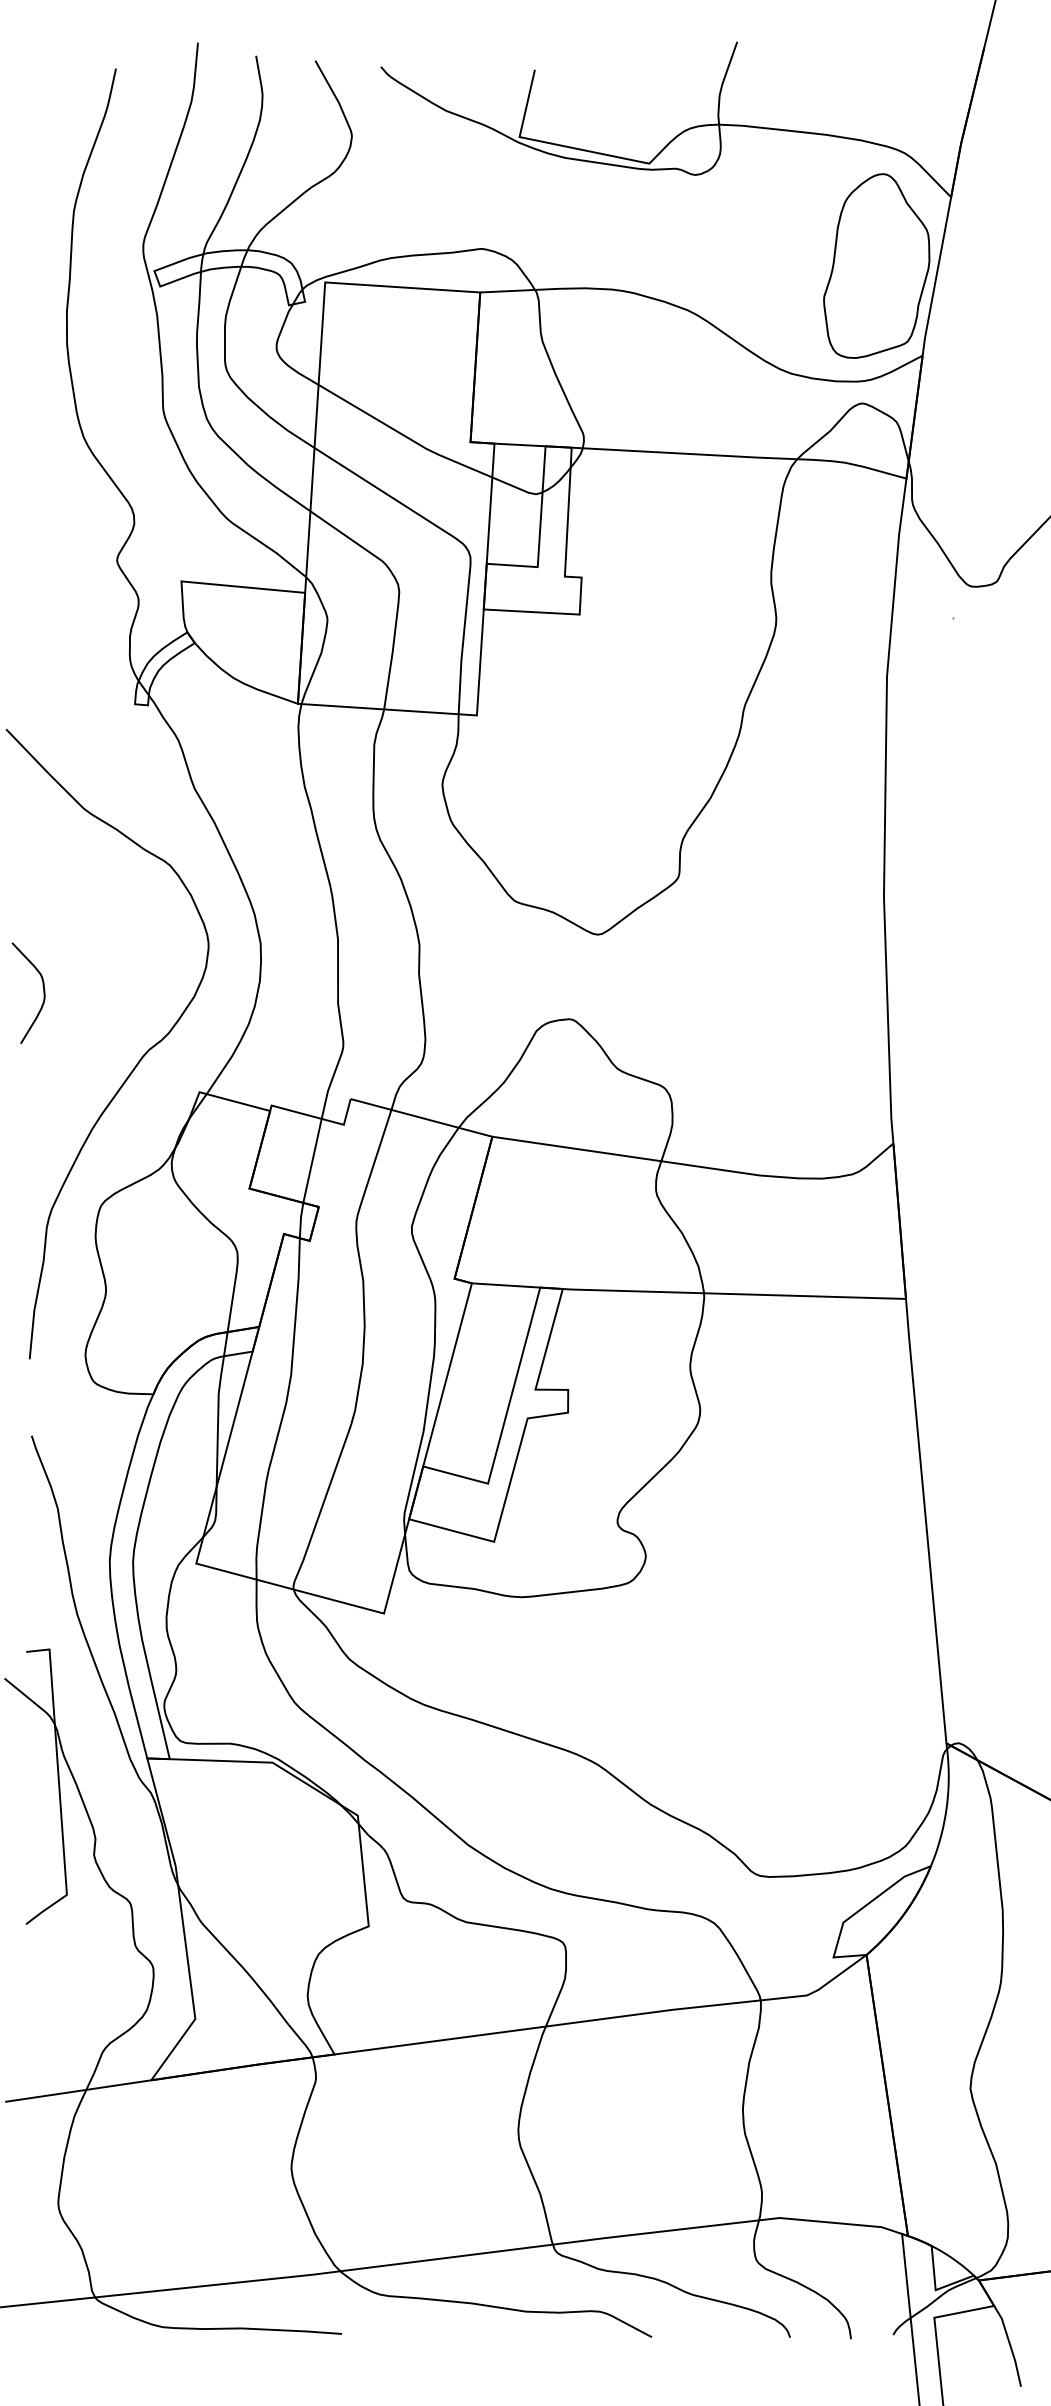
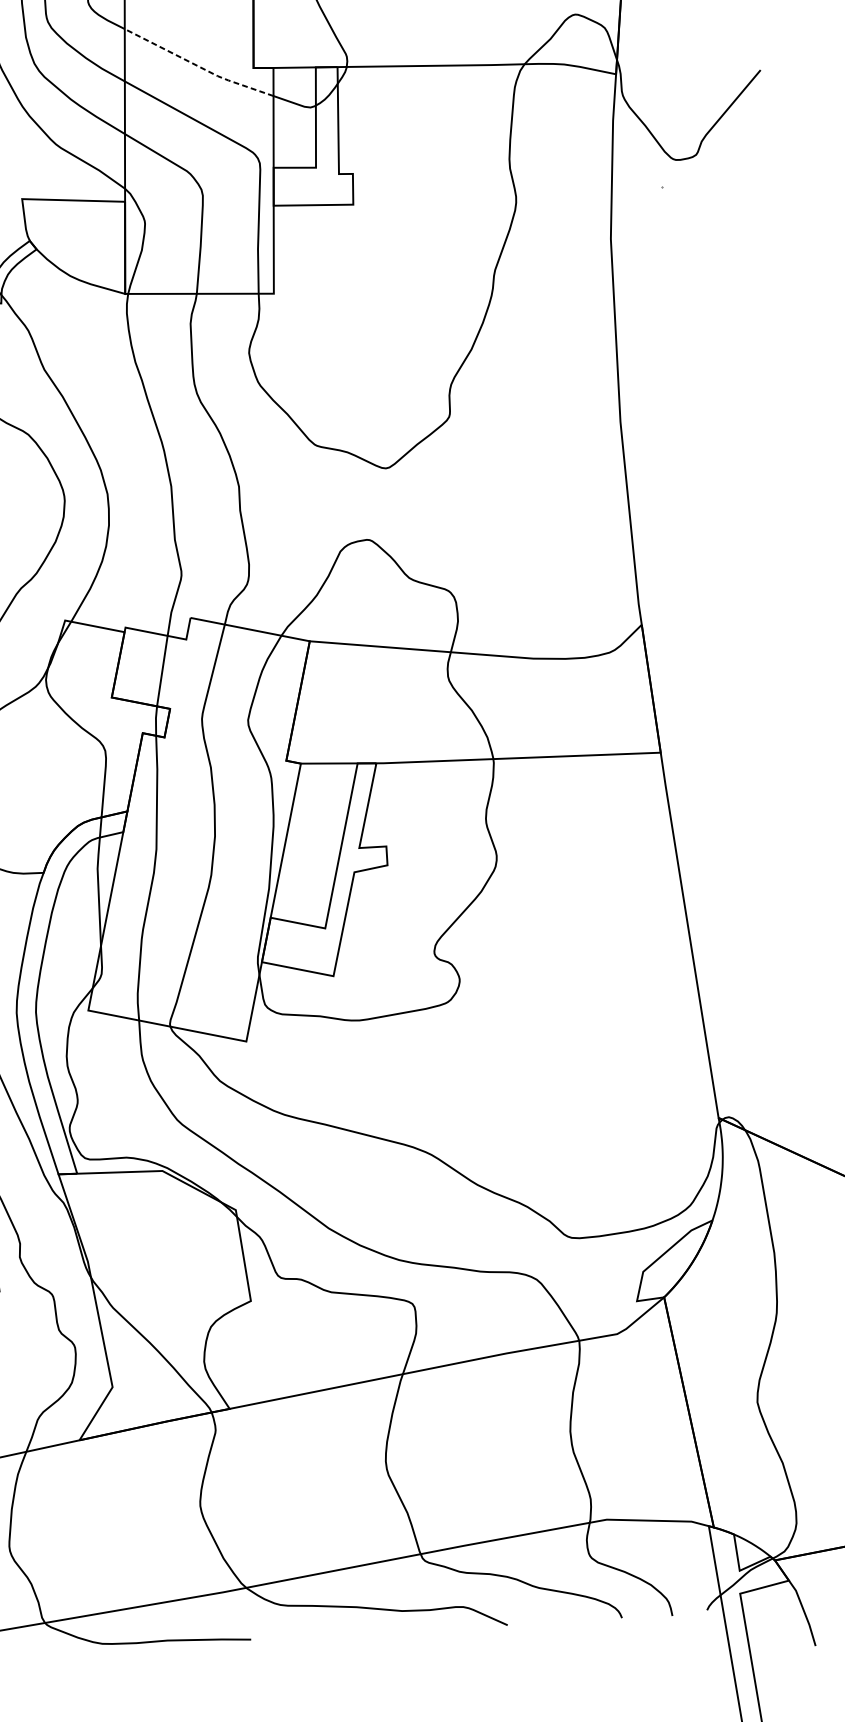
line: (404, 435) -> (198, 66), solid -> dashed

